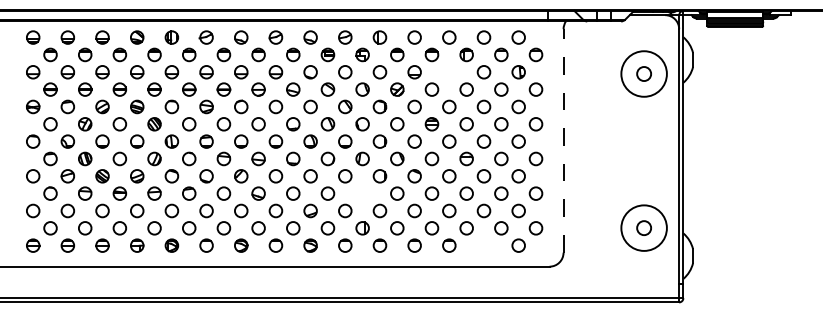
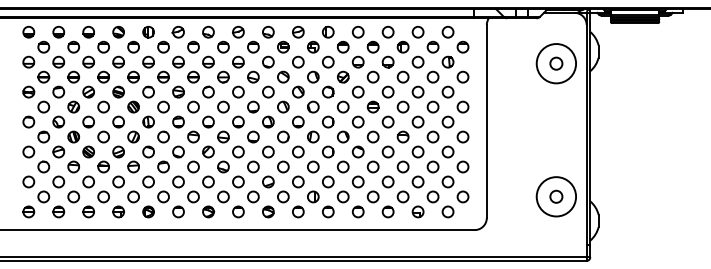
part: (448, 71) -> (387, 61), added
line: (563, 140) -> (486, 121), dashed -> solid
circle: (362, 193) -> (313, 166), added
part: (483, 245) -> (417, 211), added

